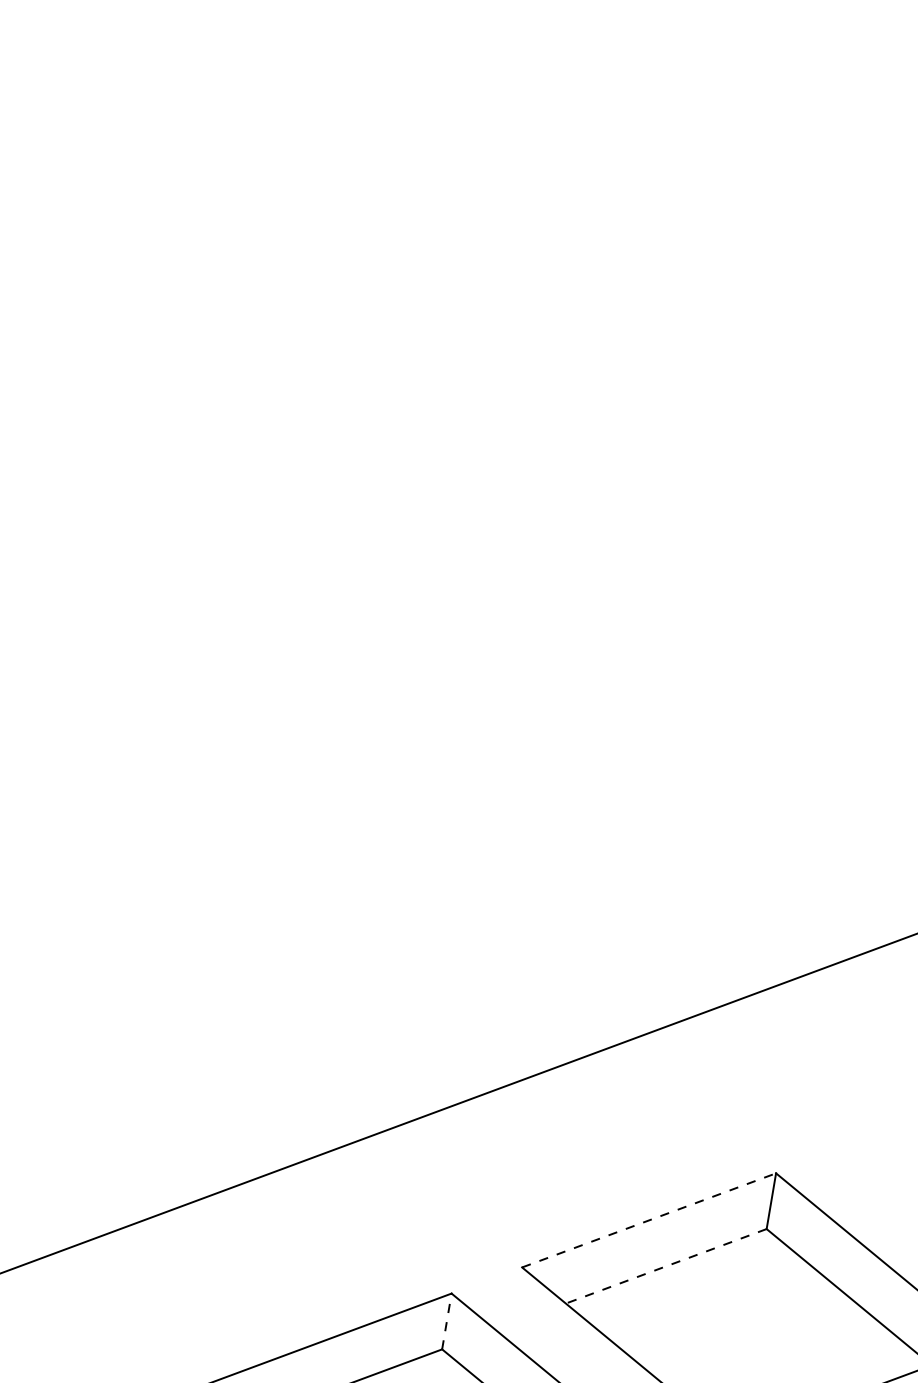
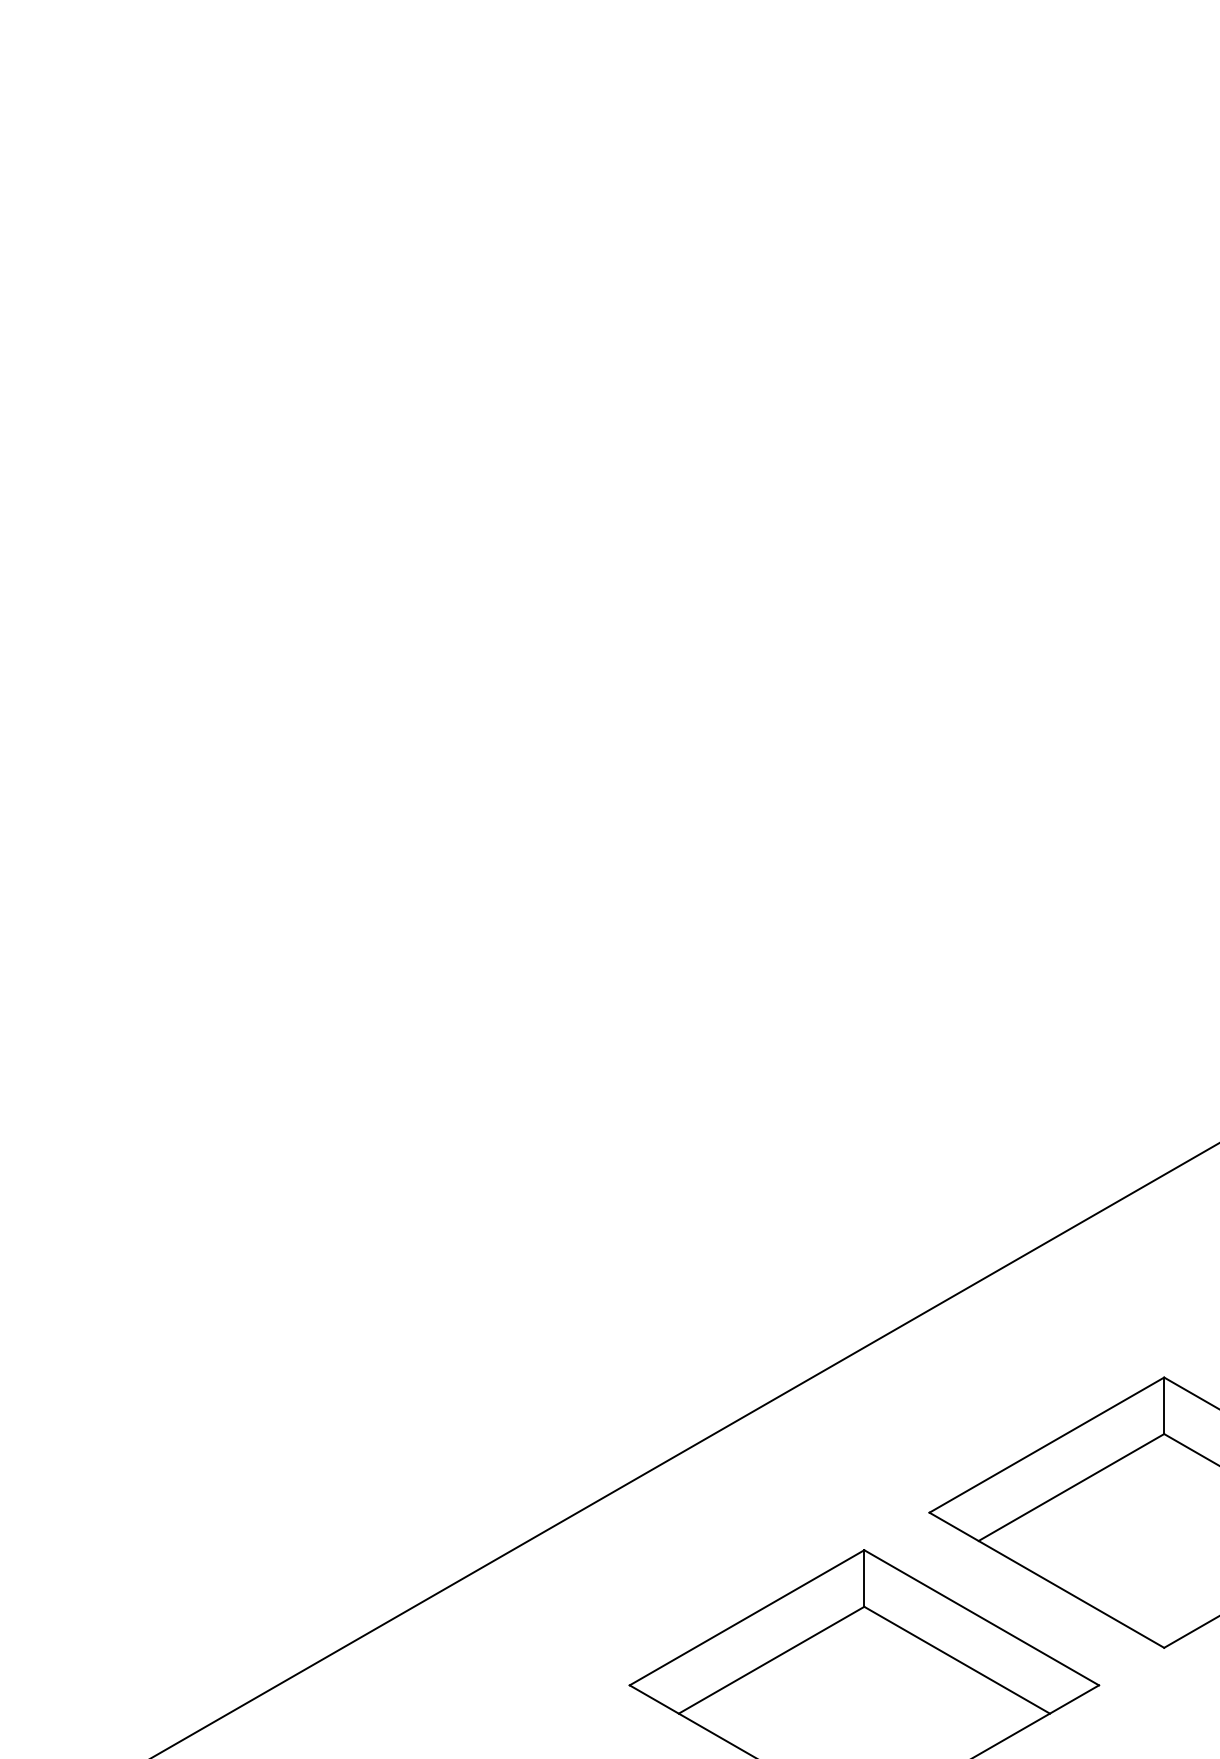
line: (649, 1219) -> (1047, 1444), dashed -> solid
line: (666, 1266) -> (1071, 1487), dashed -> solid
line: (447, 1321) -> (864, 1578), dashed -> solid

